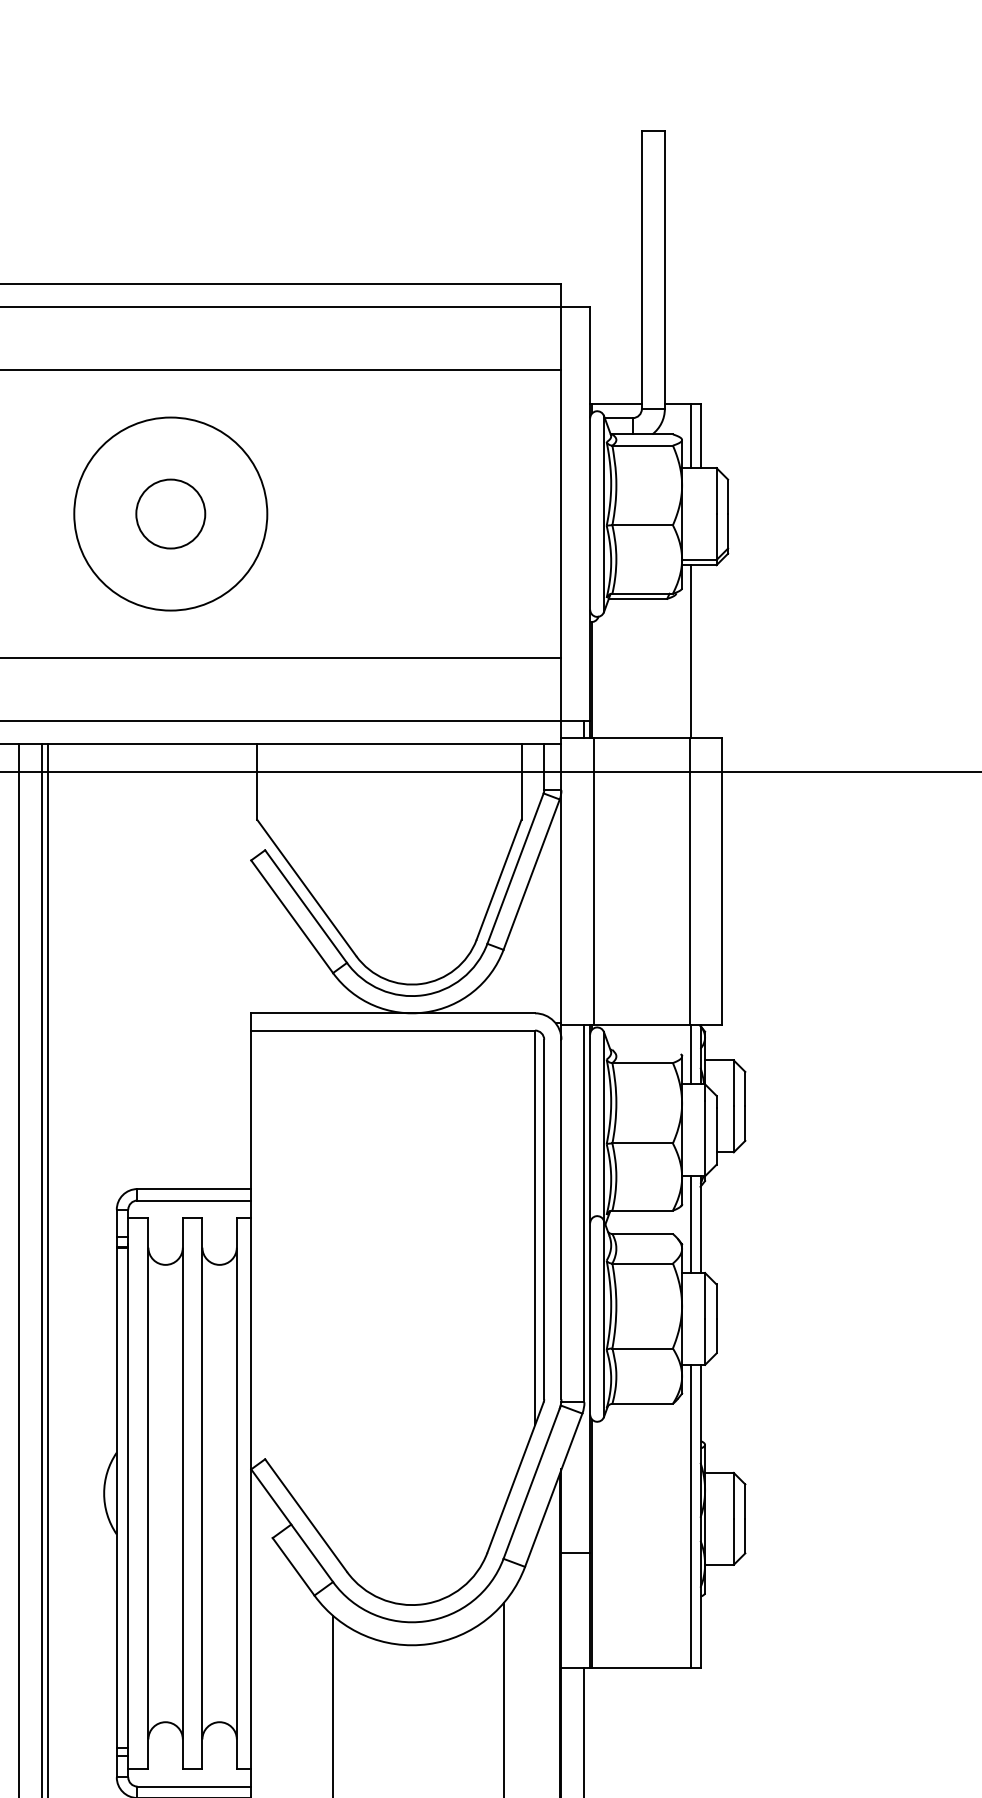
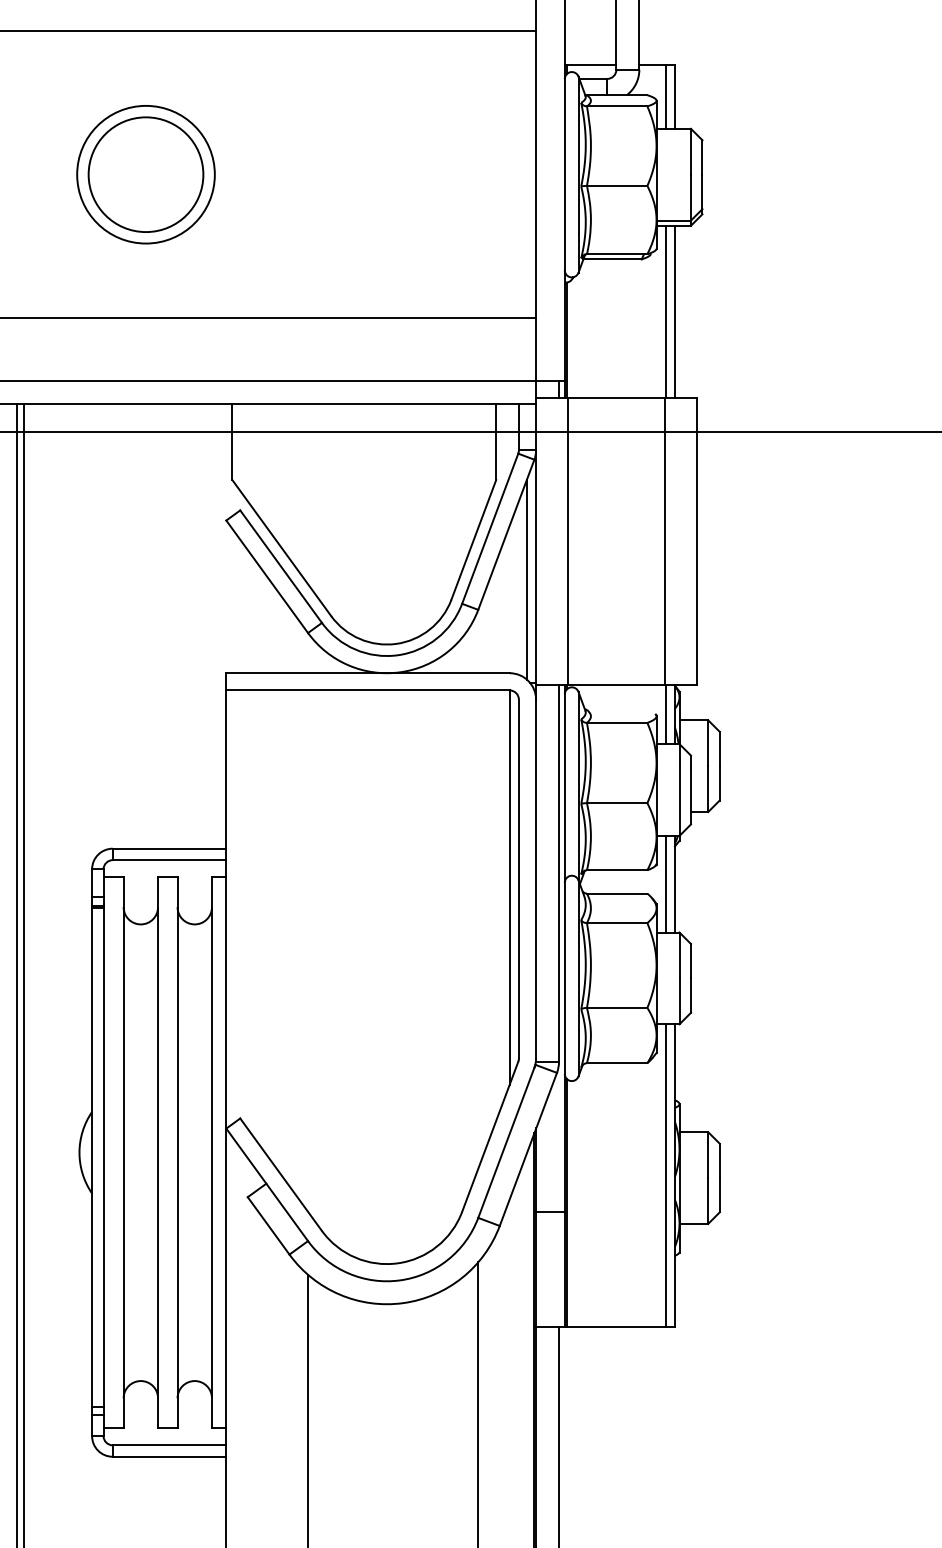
circle: (170, 513) -> (145, 174), size x1.67
circle: (170, 514) -> (145, 175), size x0.71
line: (700, 651) -> (674, 311), added
line: (552, 919) -> (527, 579), added

